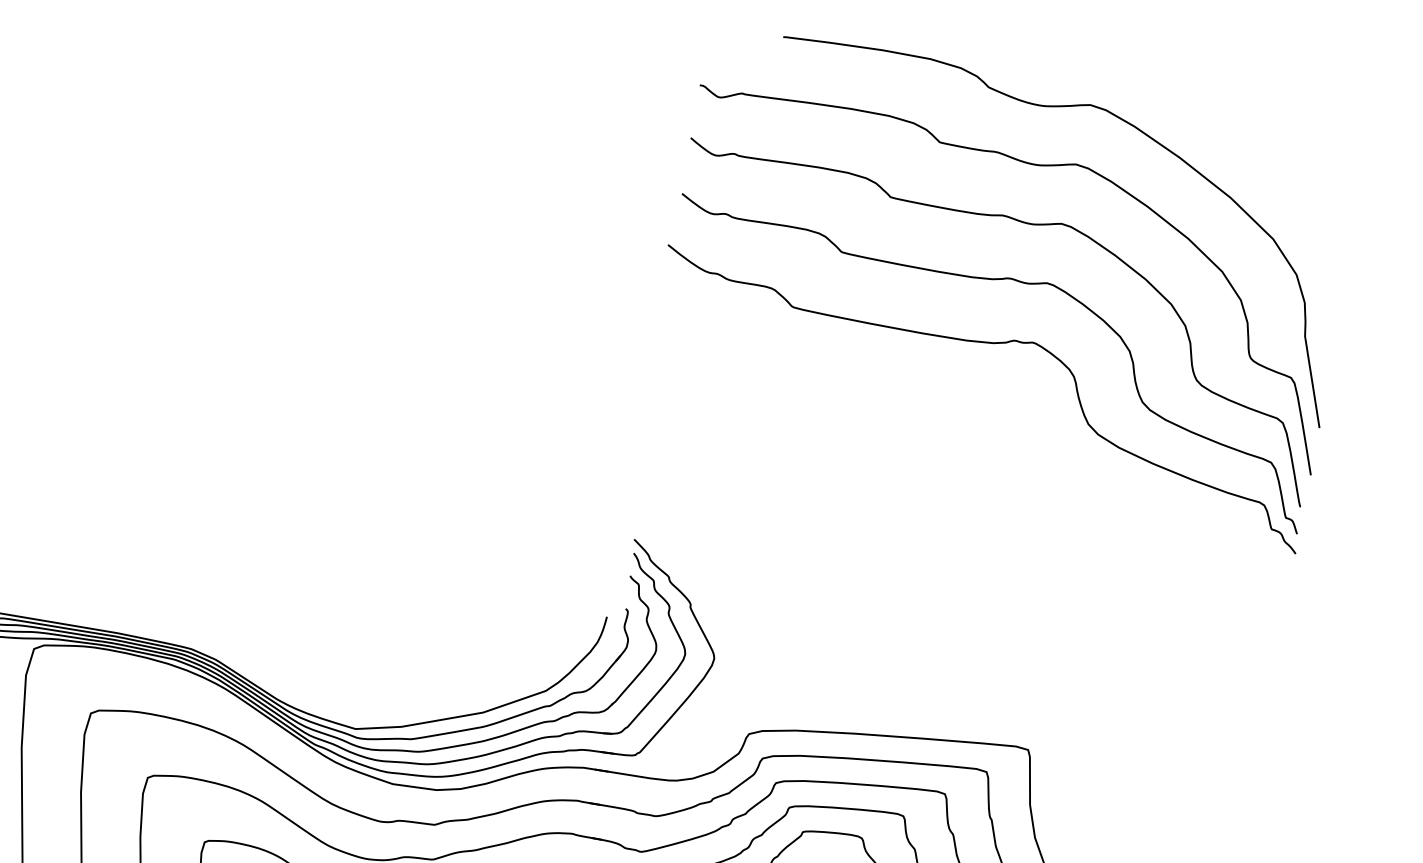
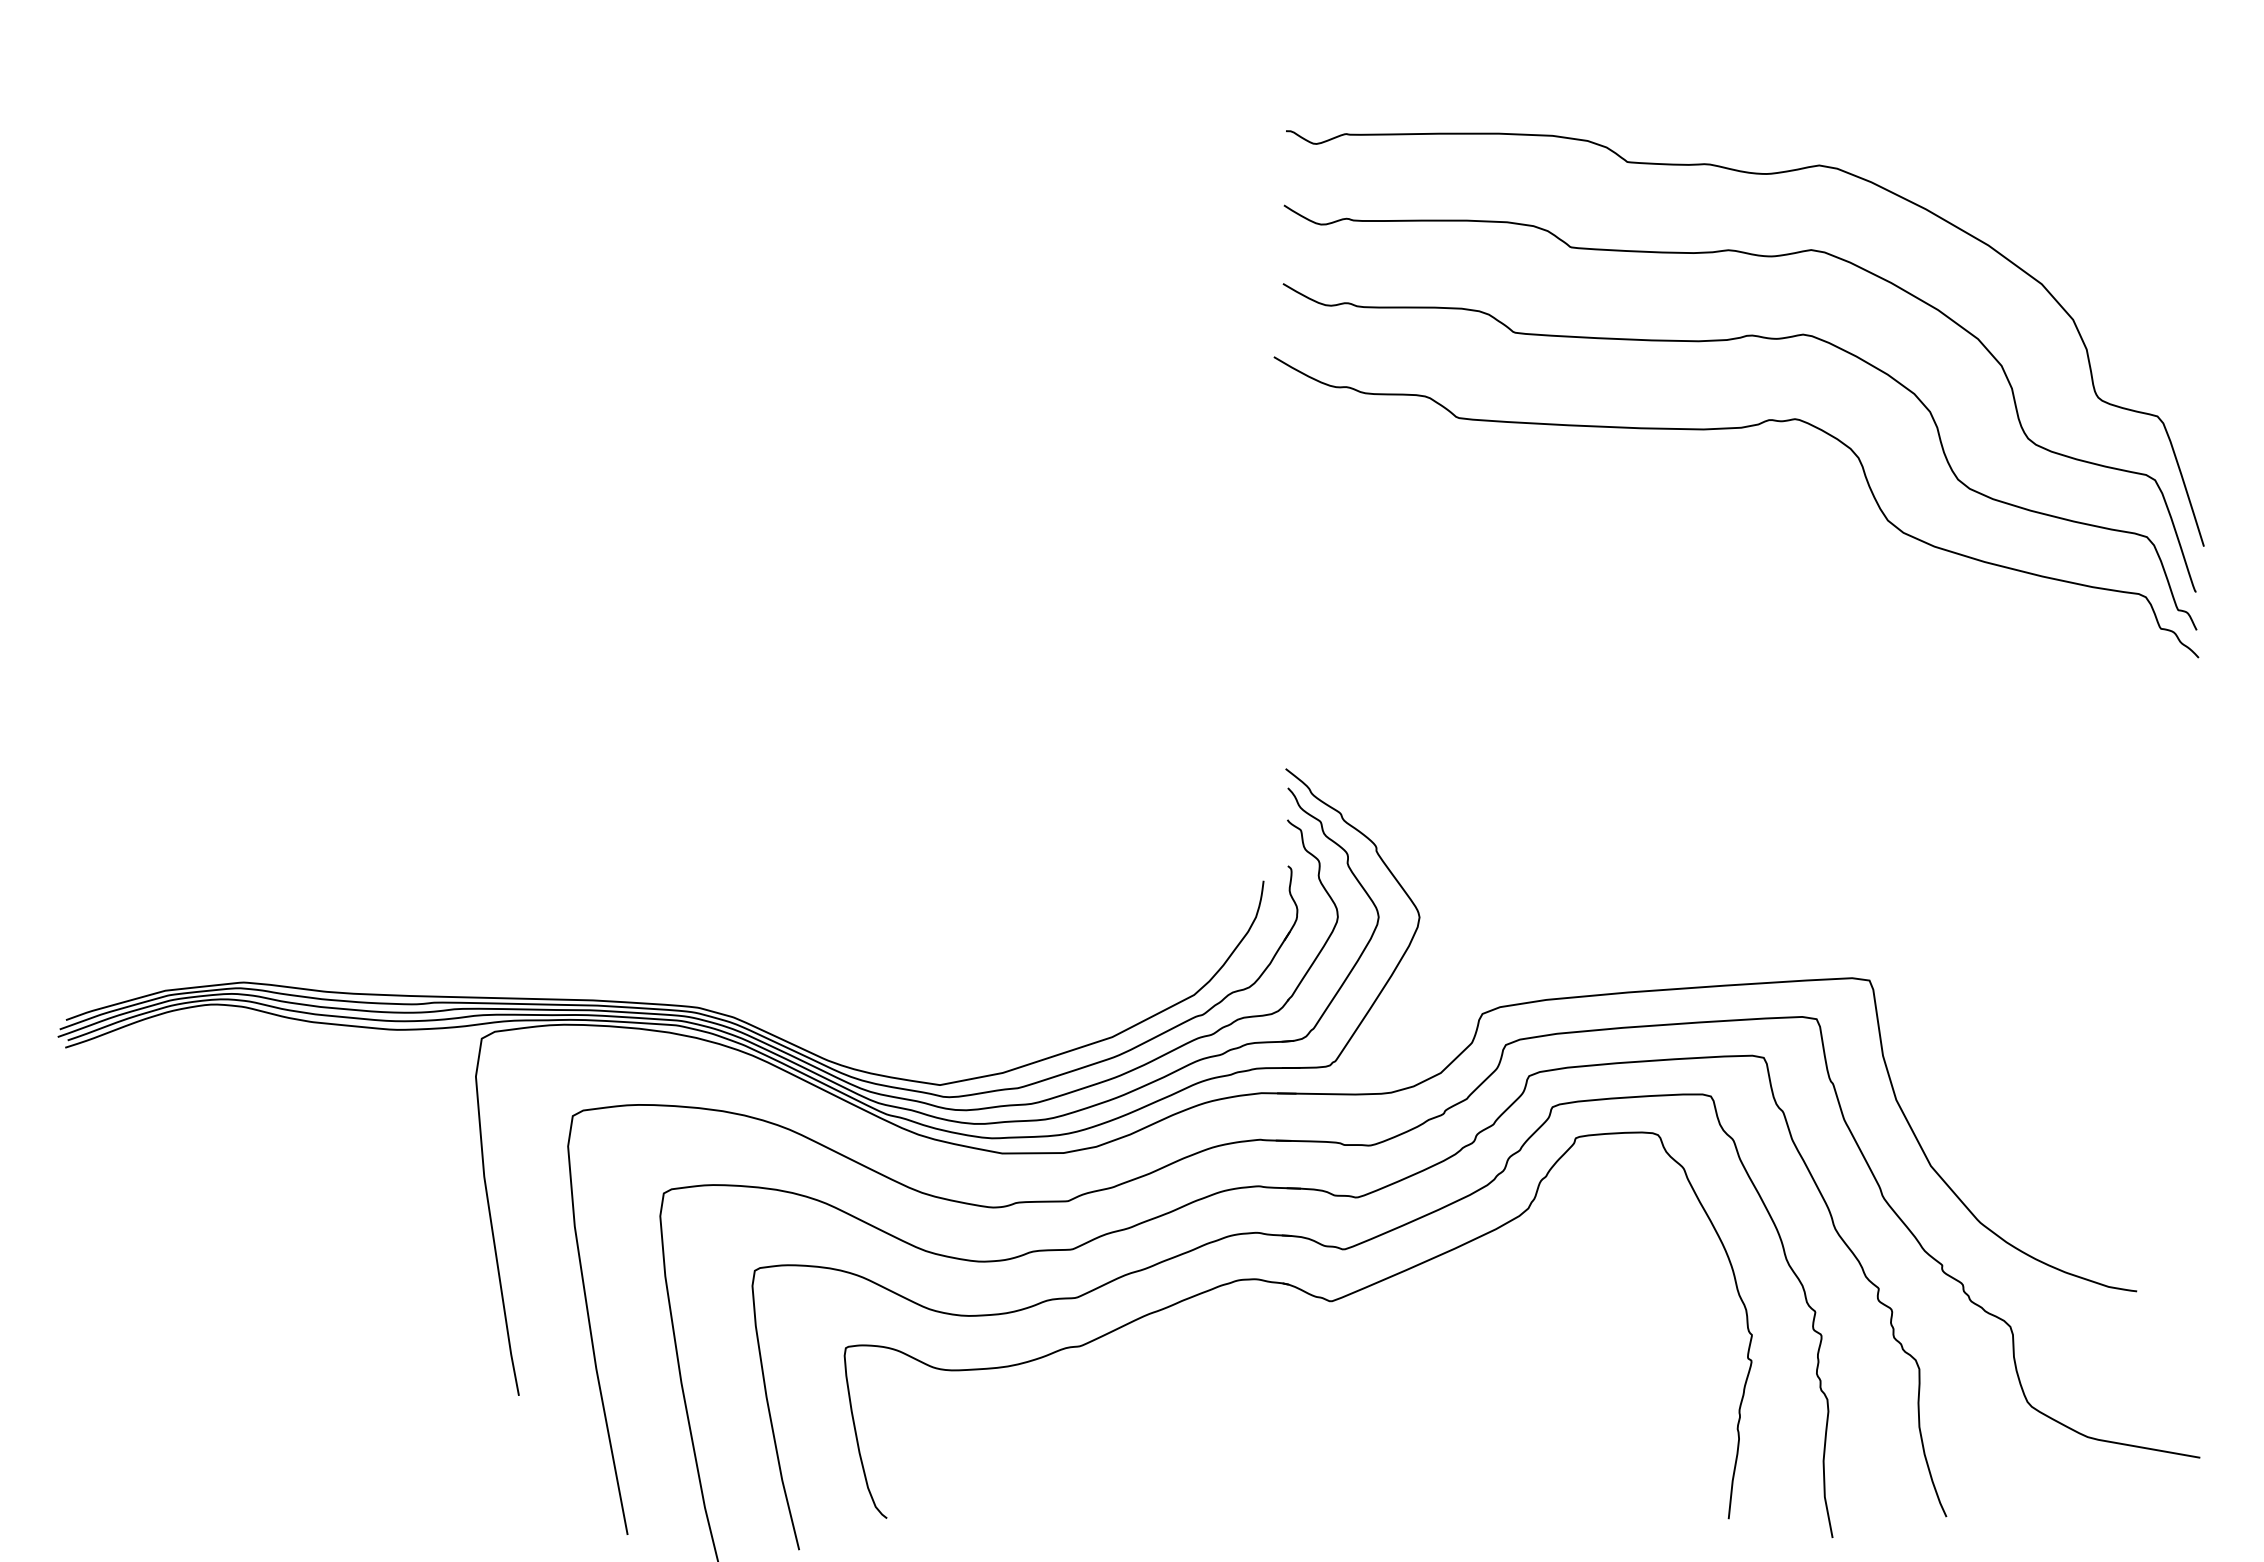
curve: (1052, 107) -> (1775, 91), removed

